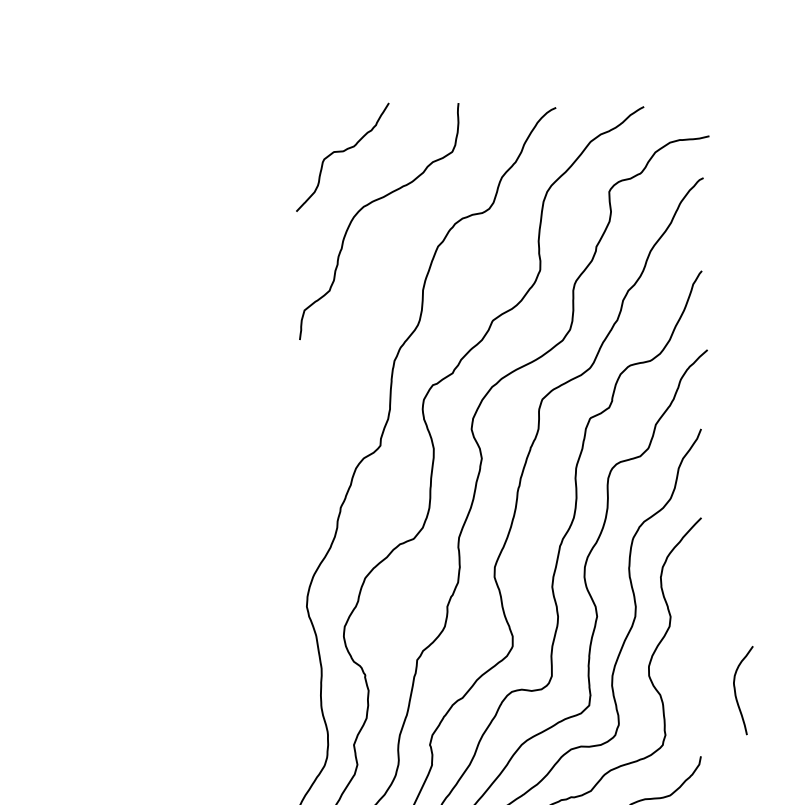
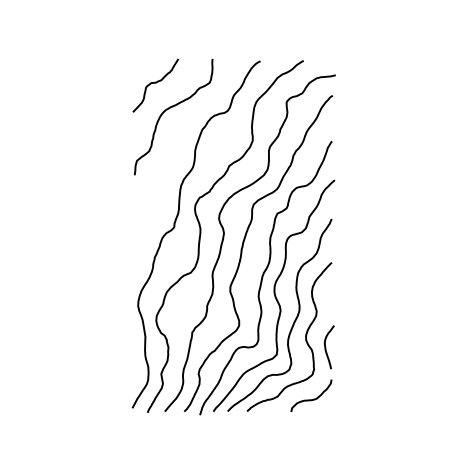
curve: (737, 690) -> (326, 347), moved

